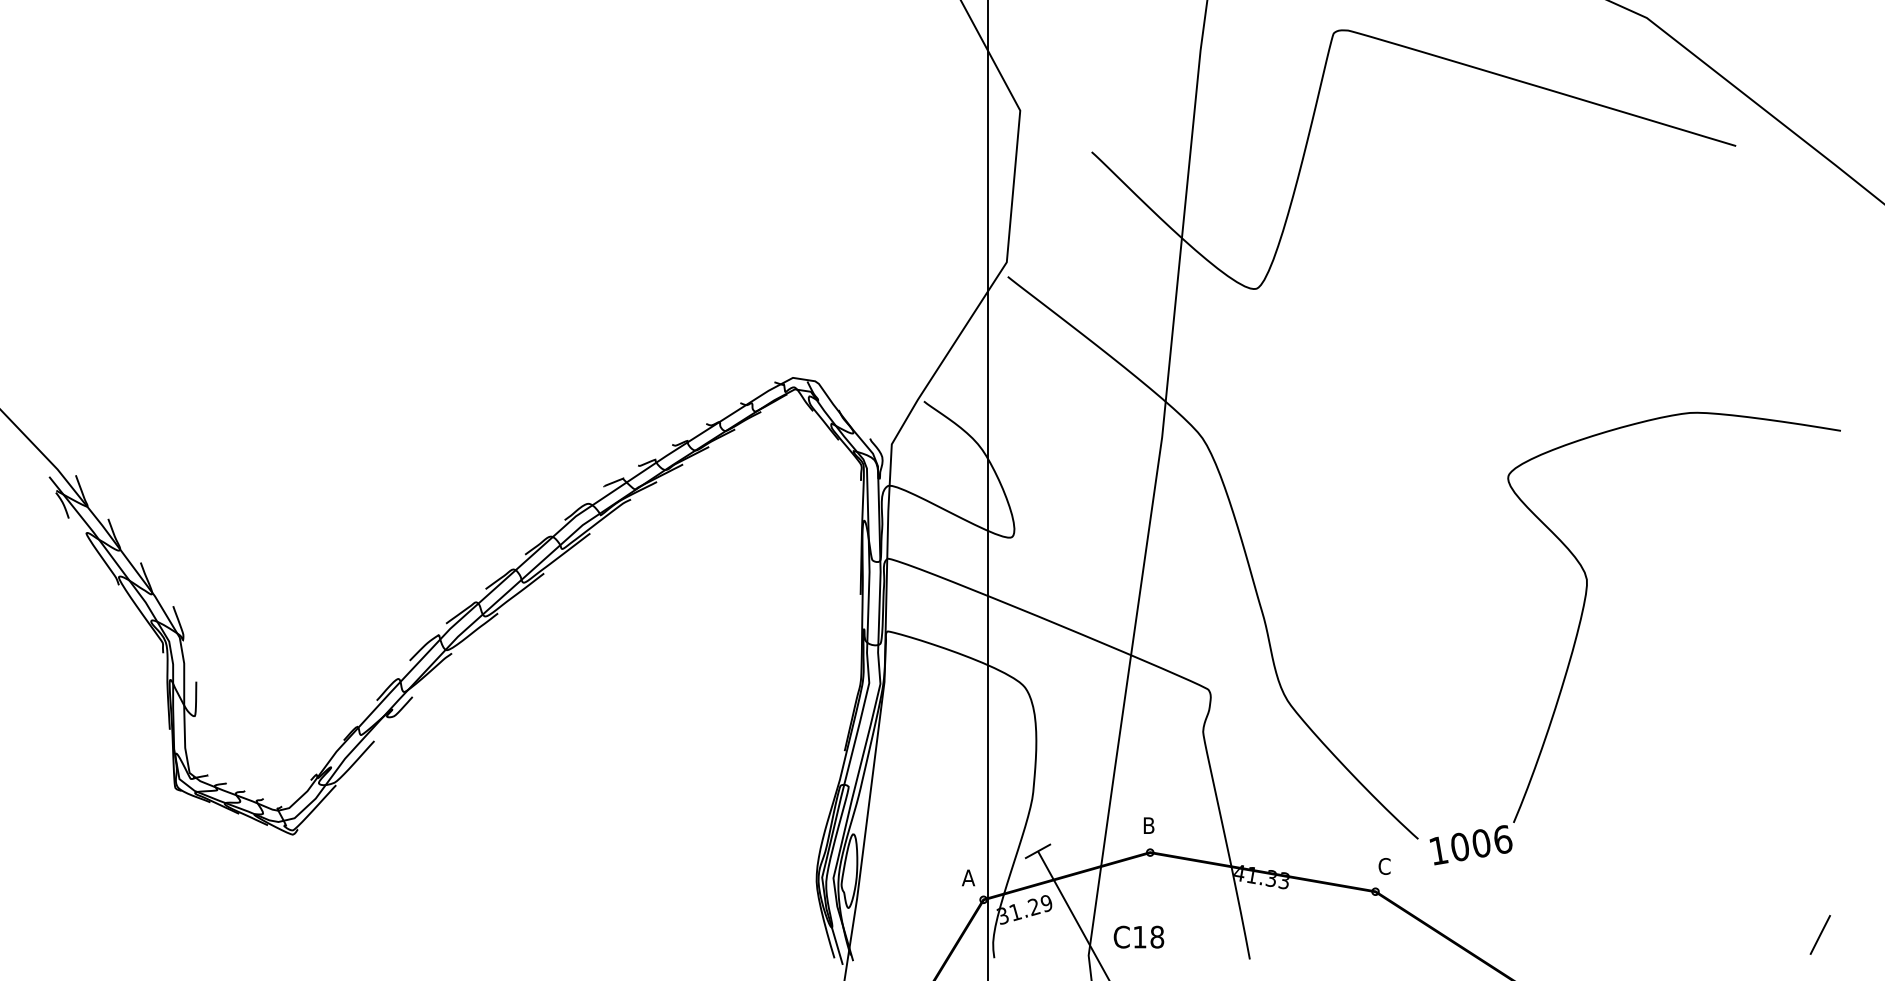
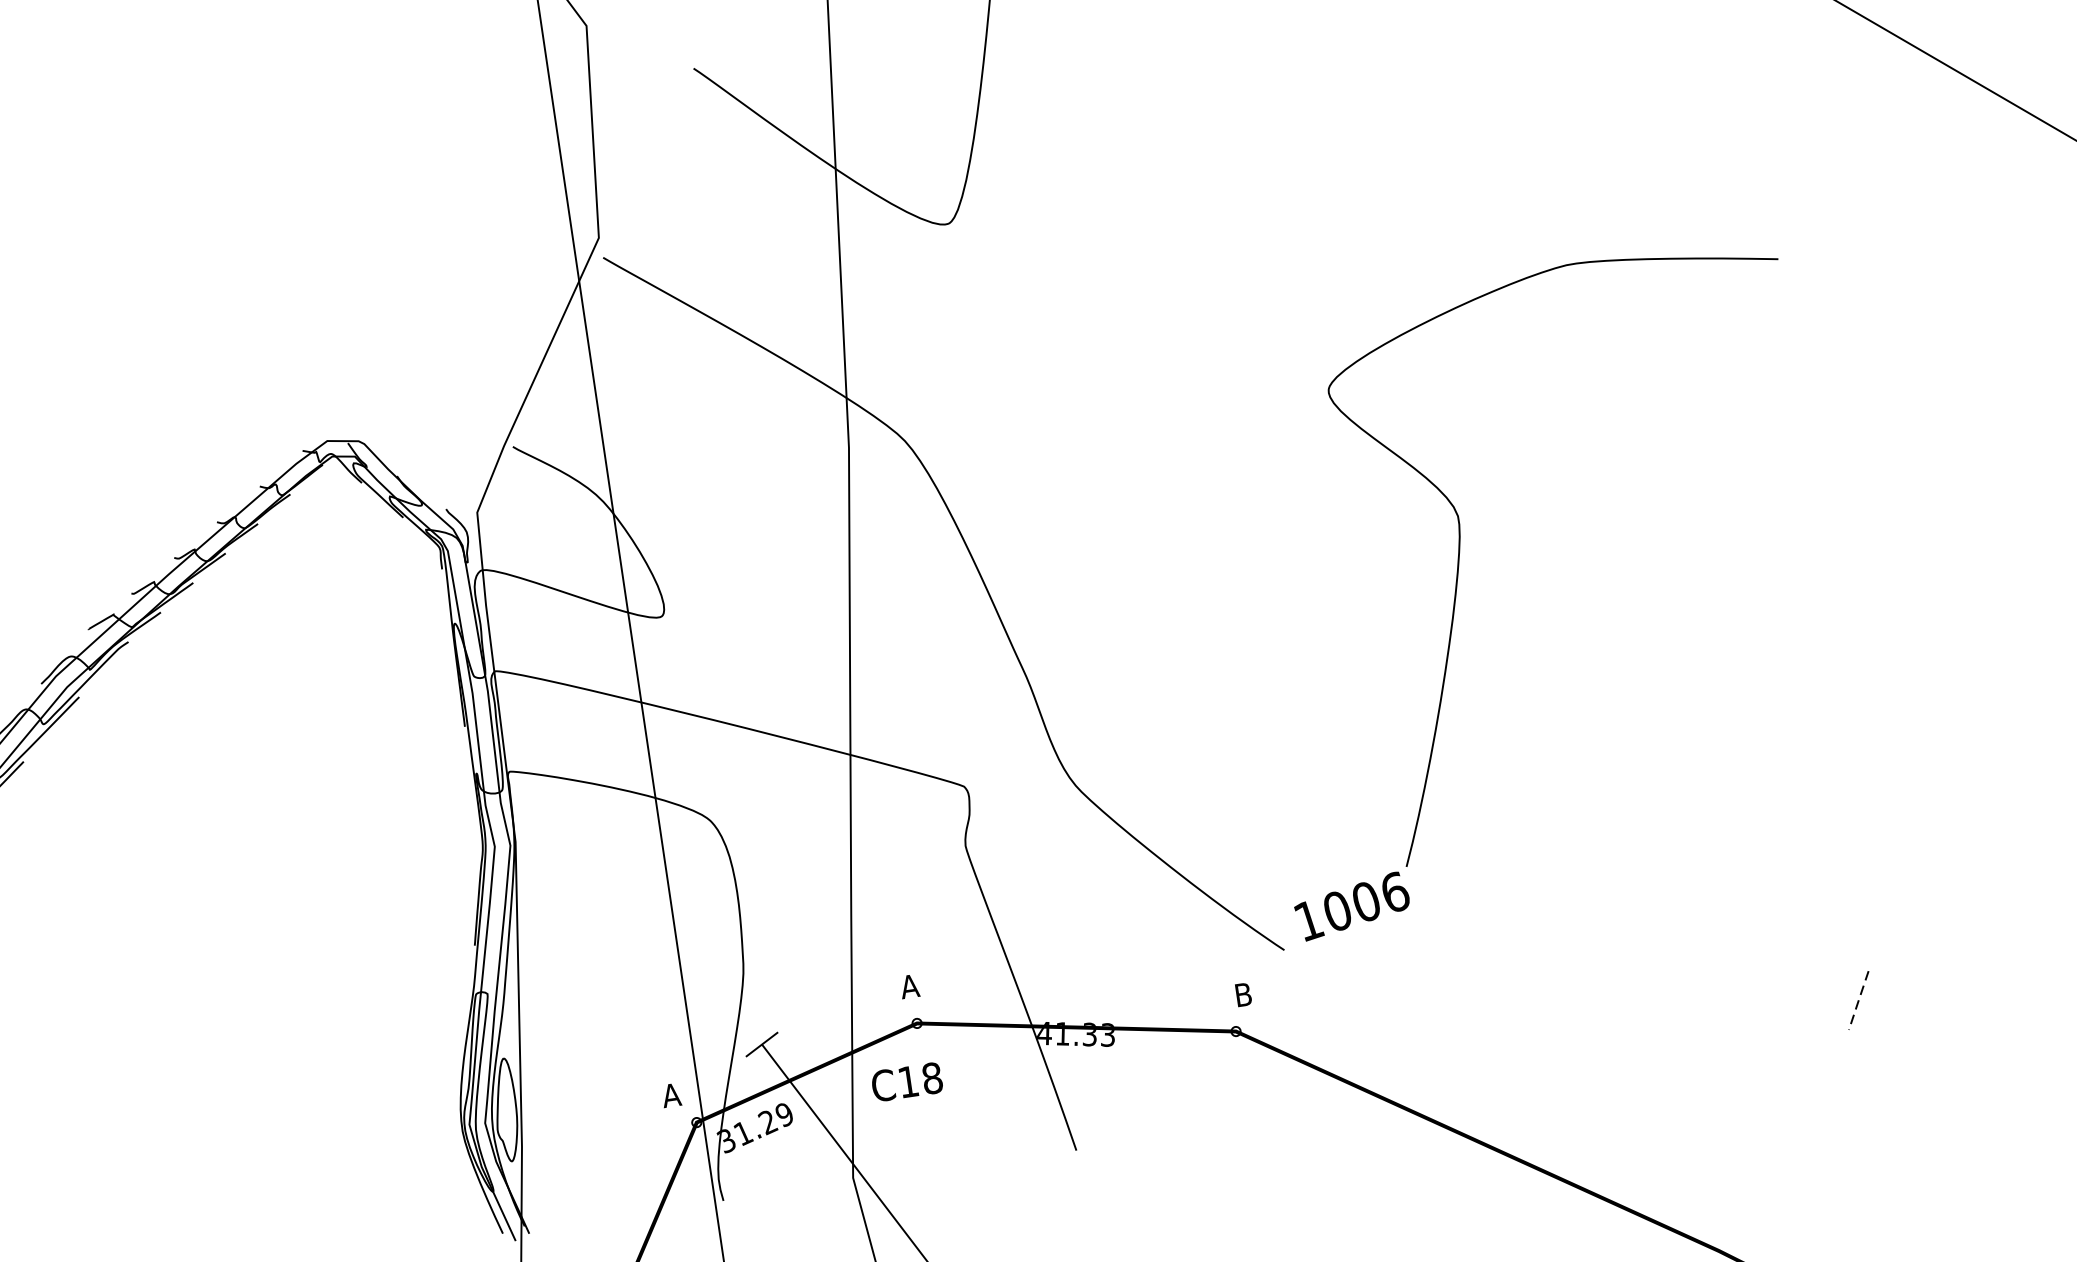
part: (1580, 625) -> (1458, 580), moved
text: (1148, 825) -> (909, 986), B -> A
text: (1384, 866) -> (1243, 994), C -> B
line: (1820, 934) -> (1858, 999), solid -> dashed
text: (1138, 936) -> (906, 1081), moved

